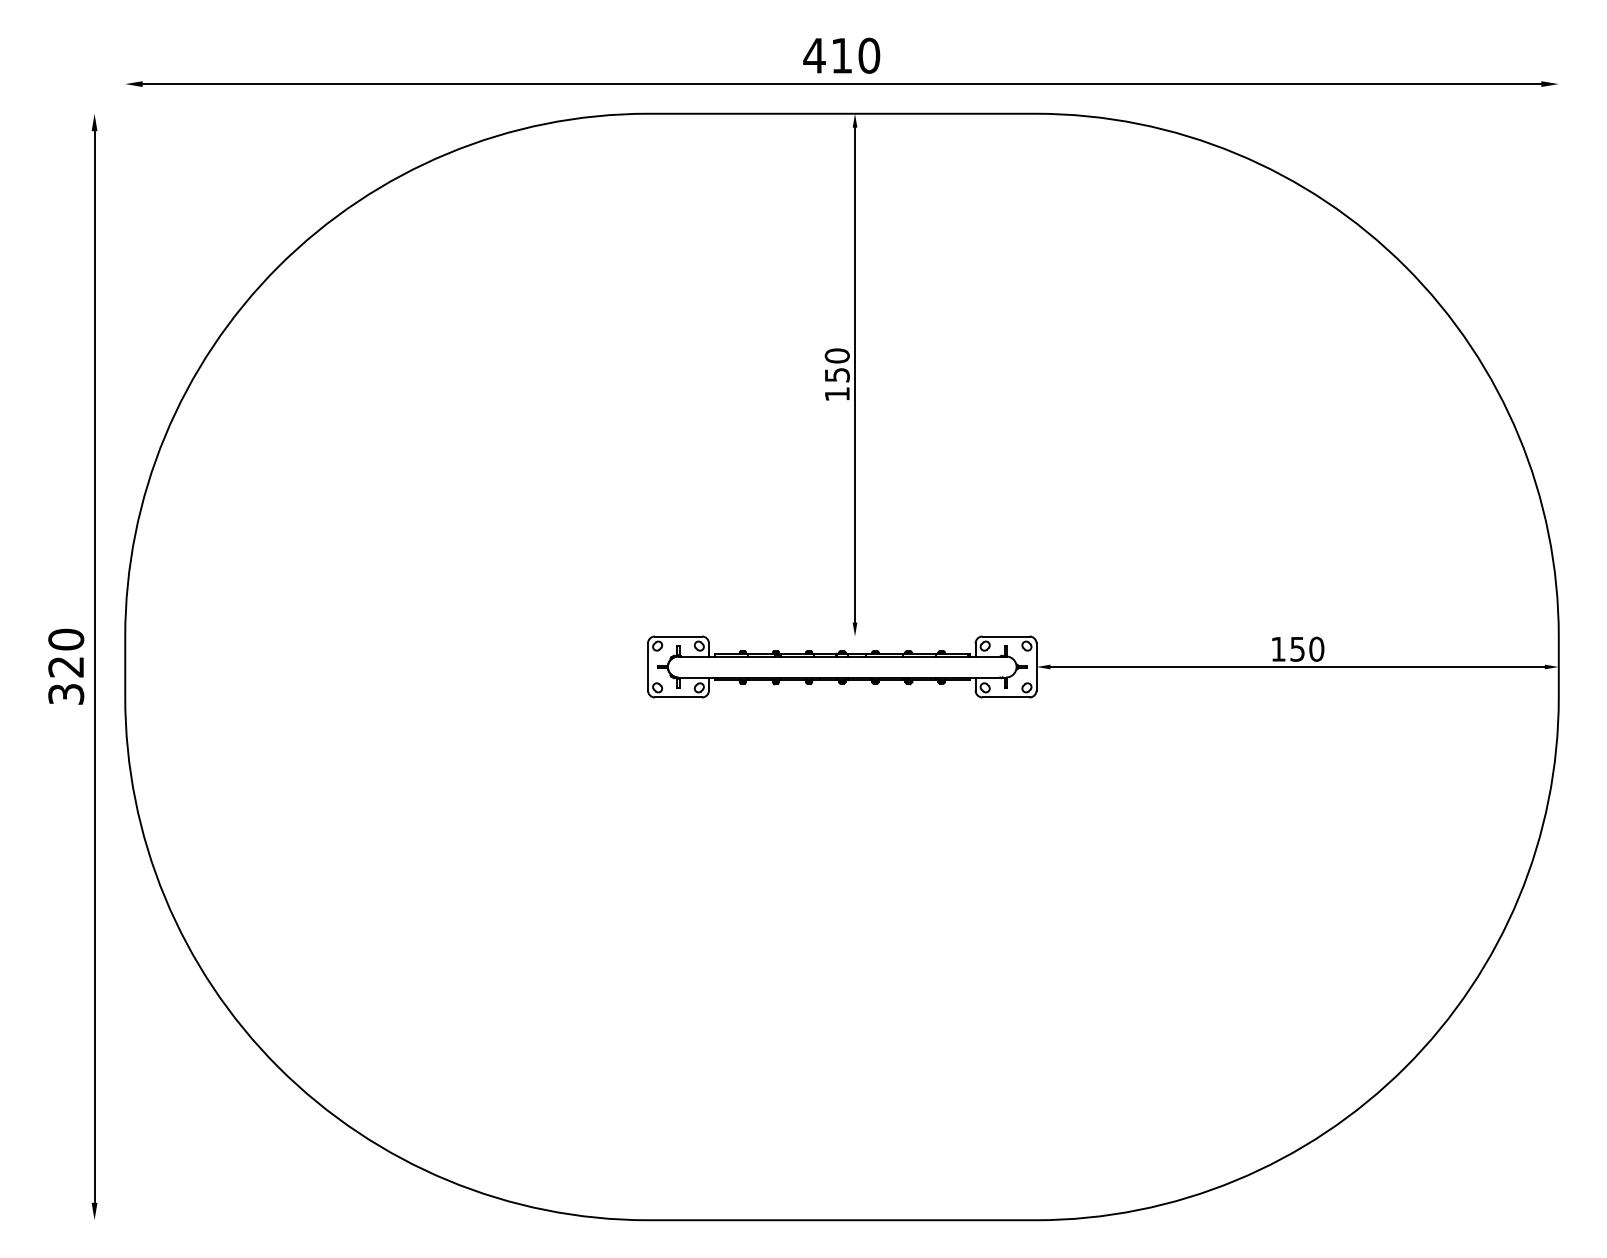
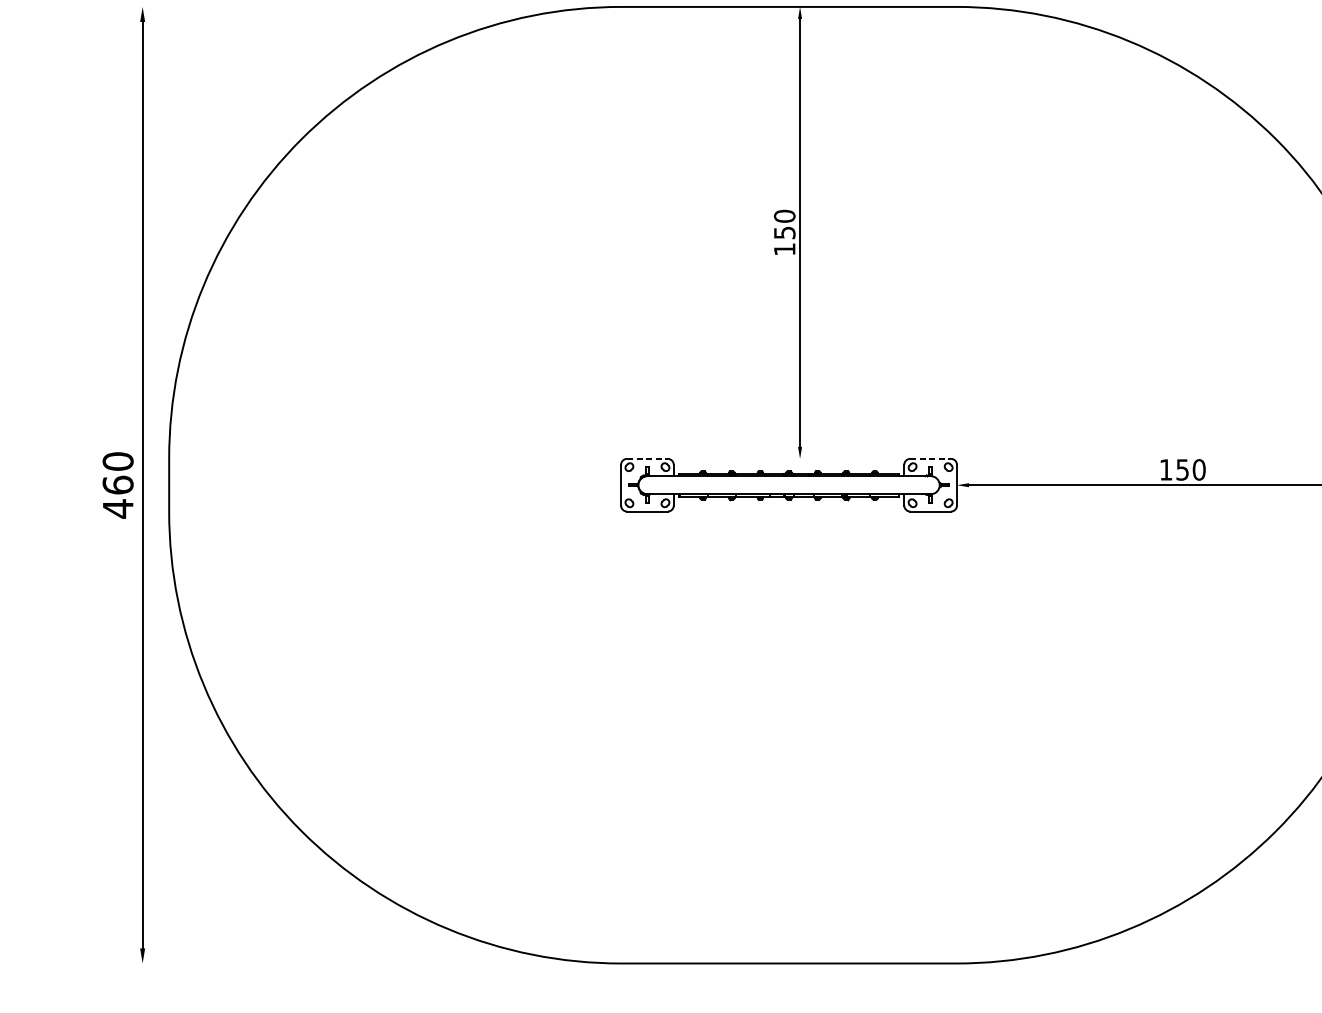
line: (678, 636) -> (647, 458), solid -> dashed
line: (1006, 636) -> (931, 458), solid -> dashed
text: (66, 680) -> (118, 496), 320 -> 460

